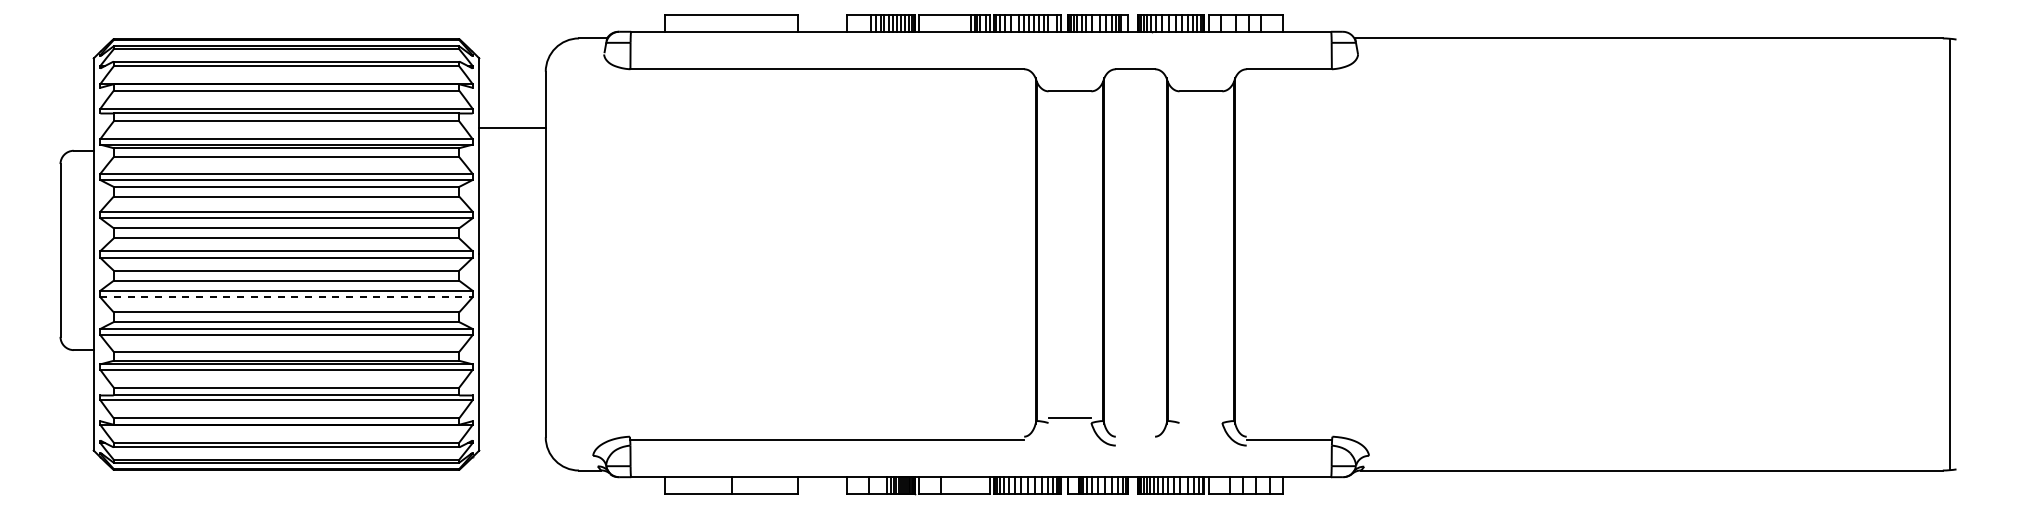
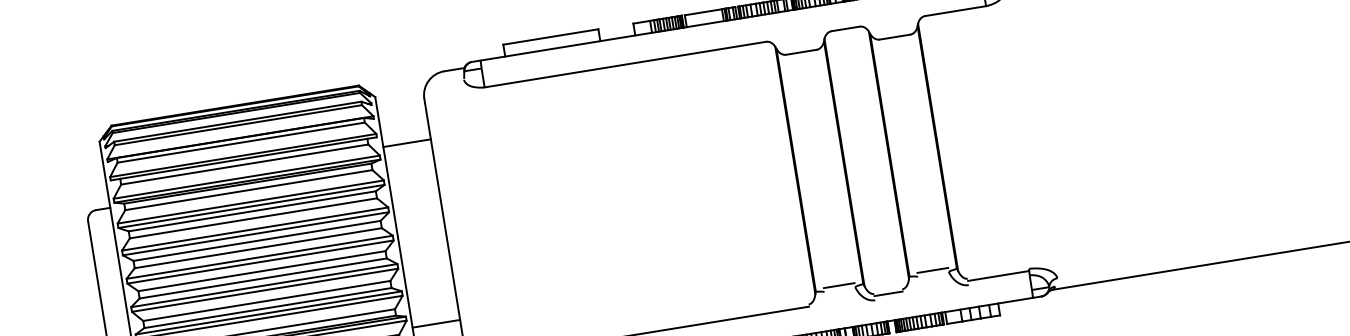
line: (287, 297) -> (265, 290), dashed -> solid
line: (512, 380) -> (436, 323), added
line: (1200, 417) -> (932, 270), added
line: (1135, 439) -> (888, 293), added

